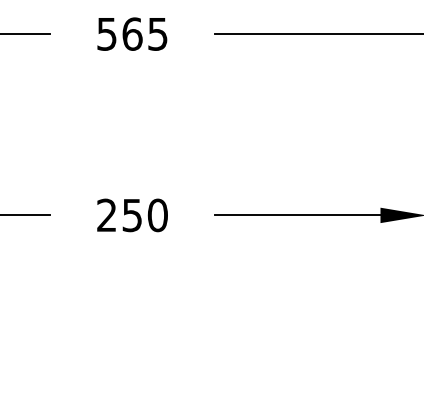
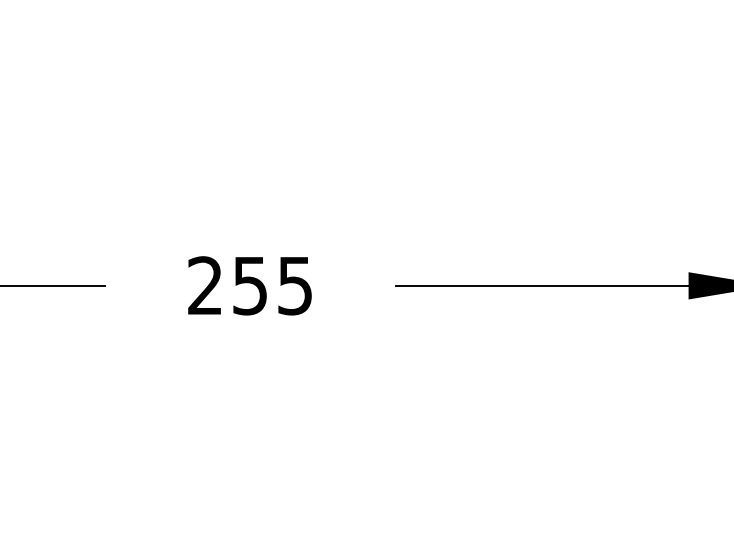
text: (157, 215) -> (294, 285), 250 -> 255

